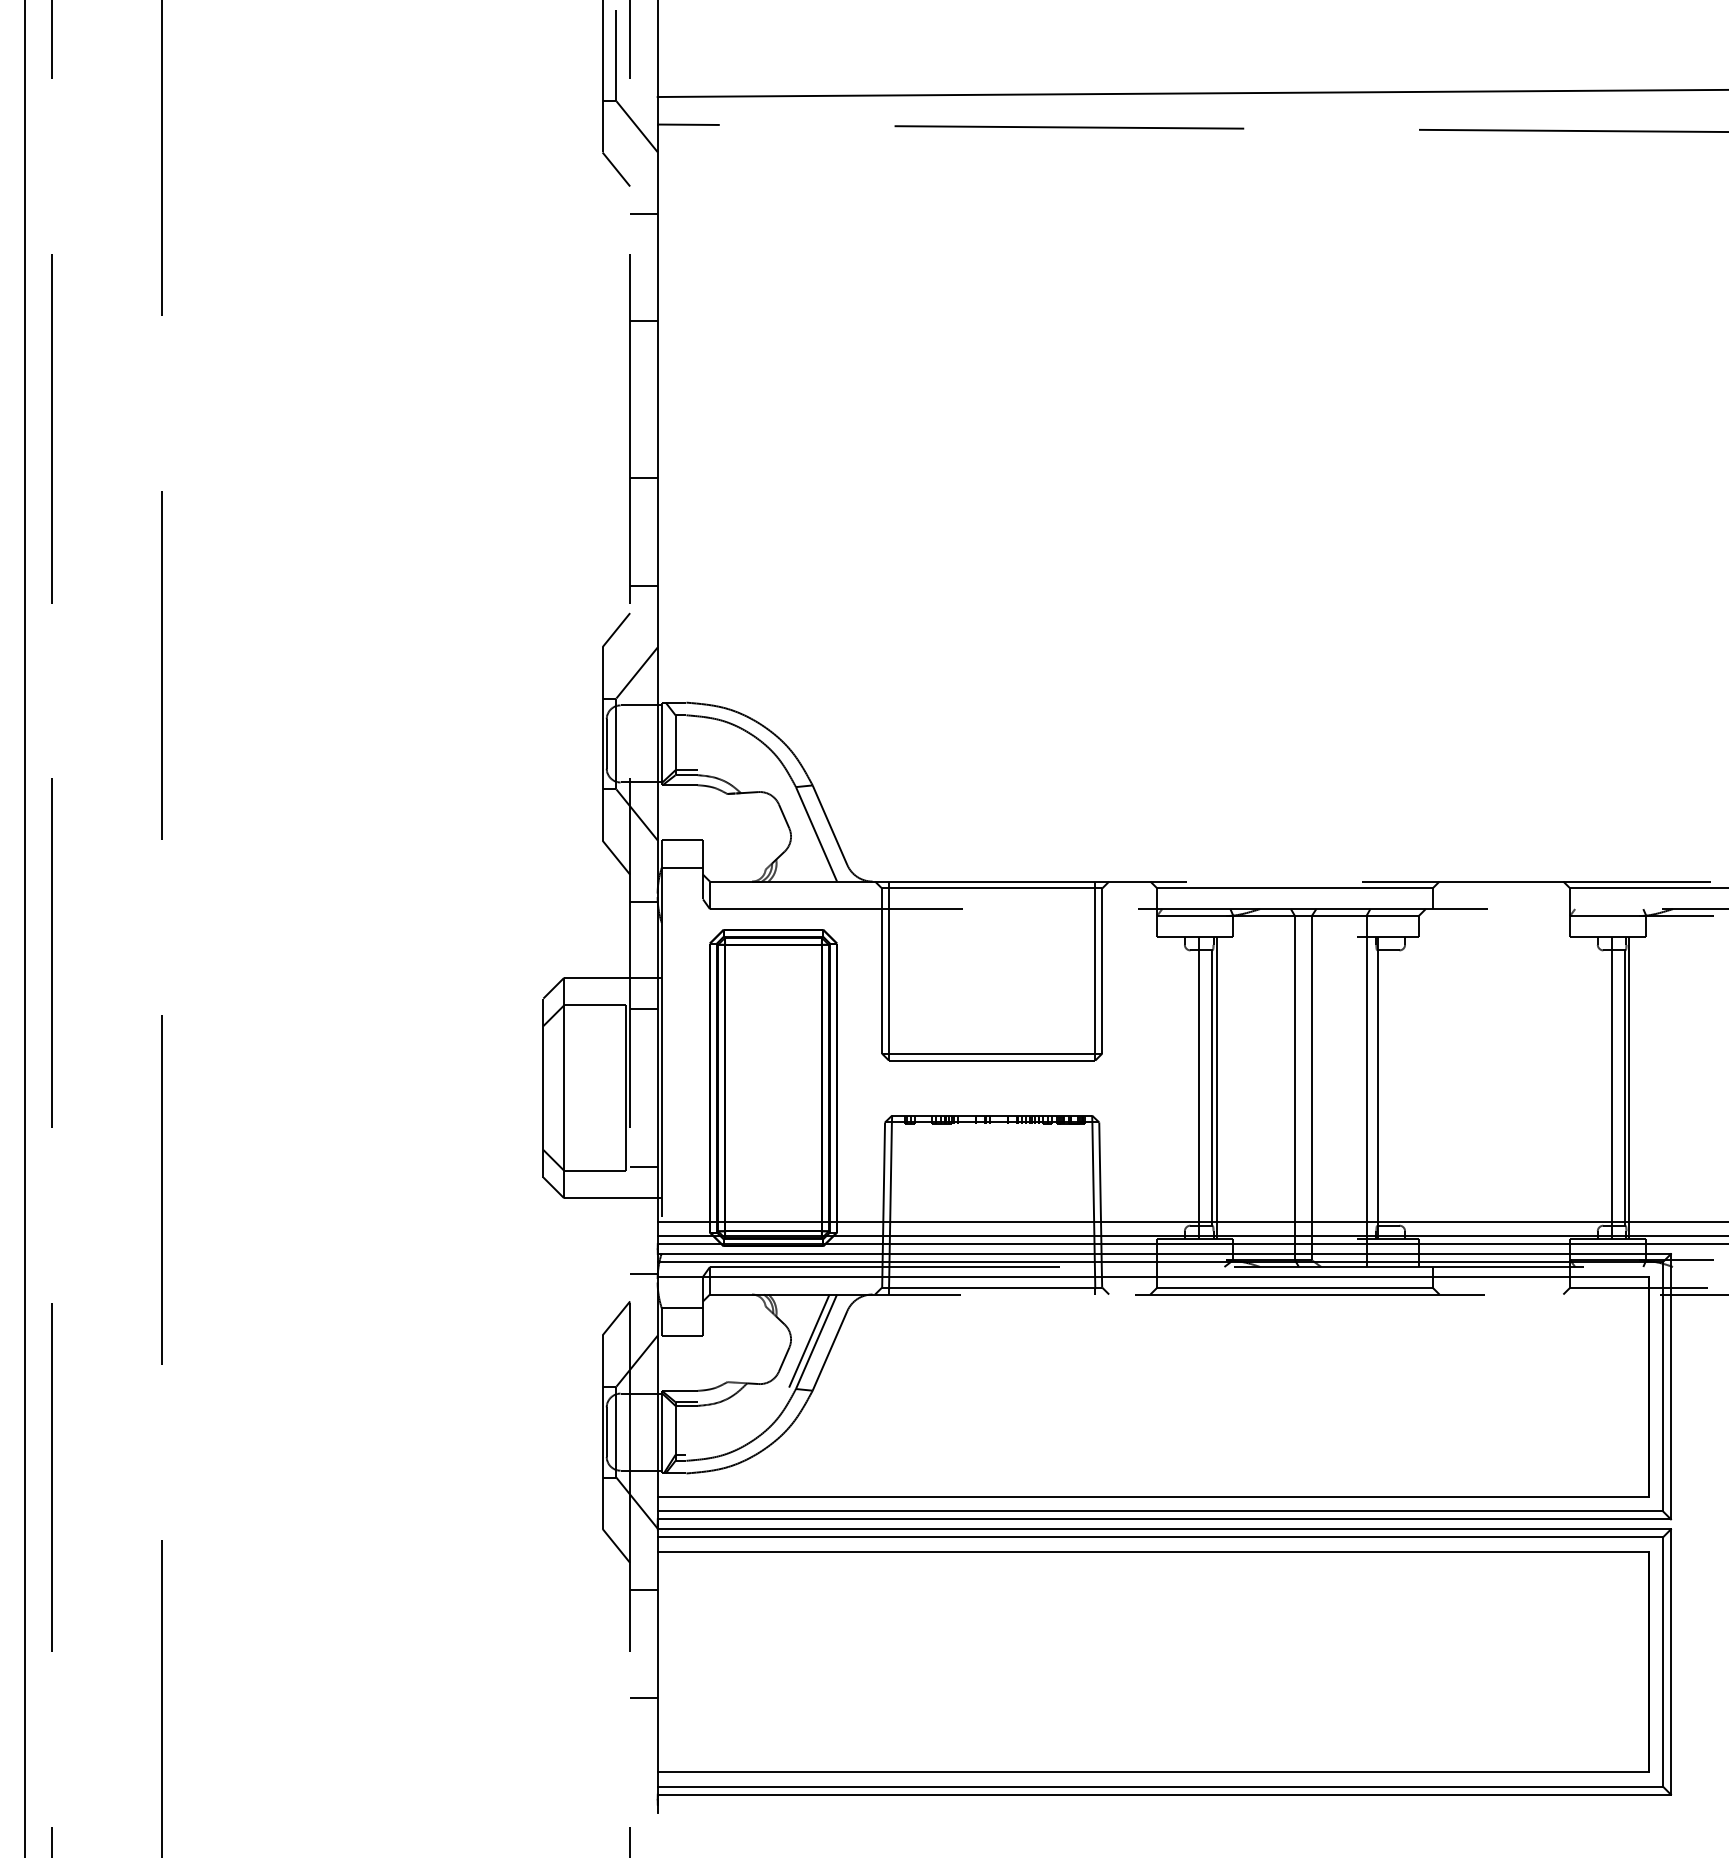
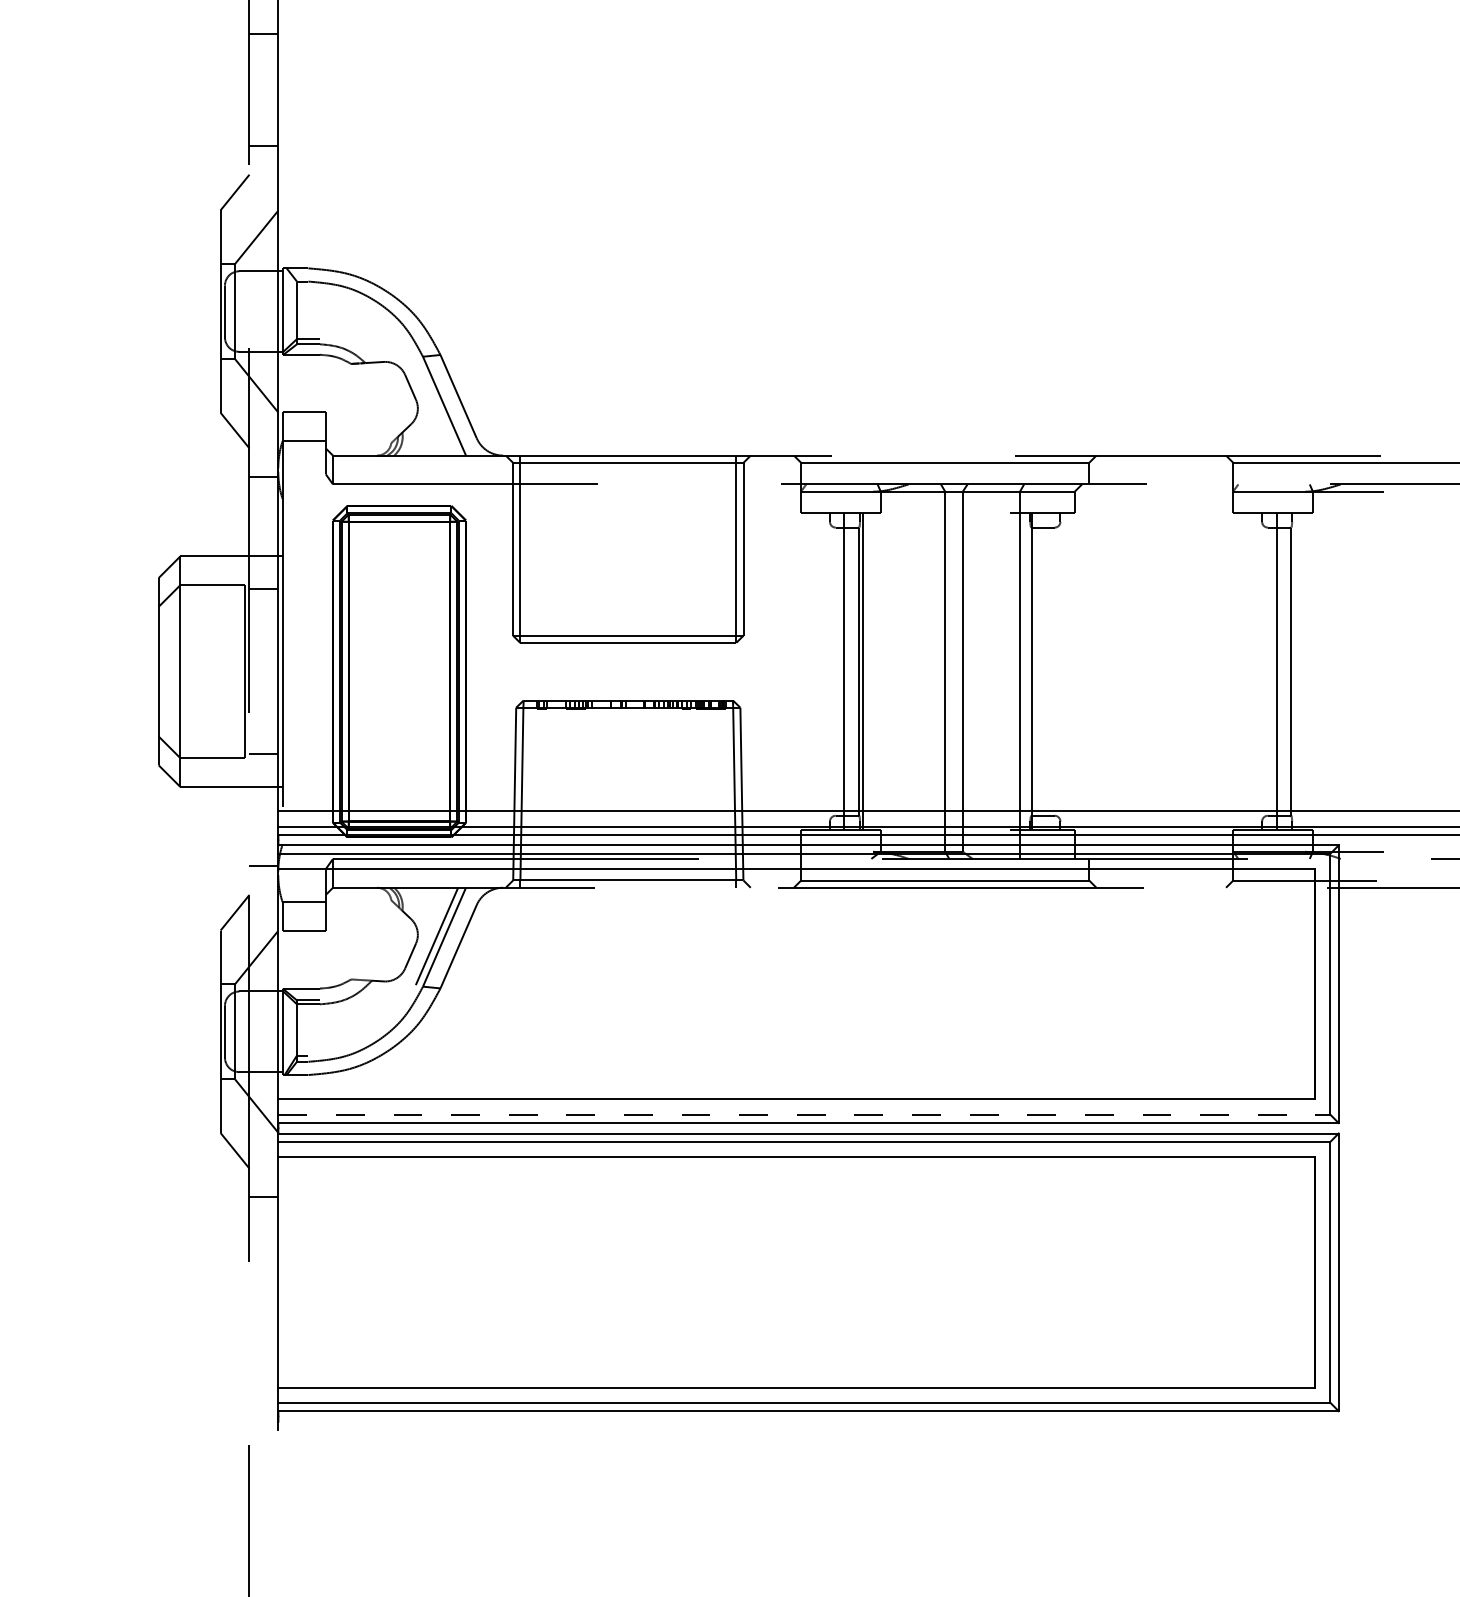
line: (1629, 1087) -> (1295, 671), removed
line: (1160, 1511) -> (804, 1114), solid -> dashed
line: (643, 1697) -> (263, 1309), removed

